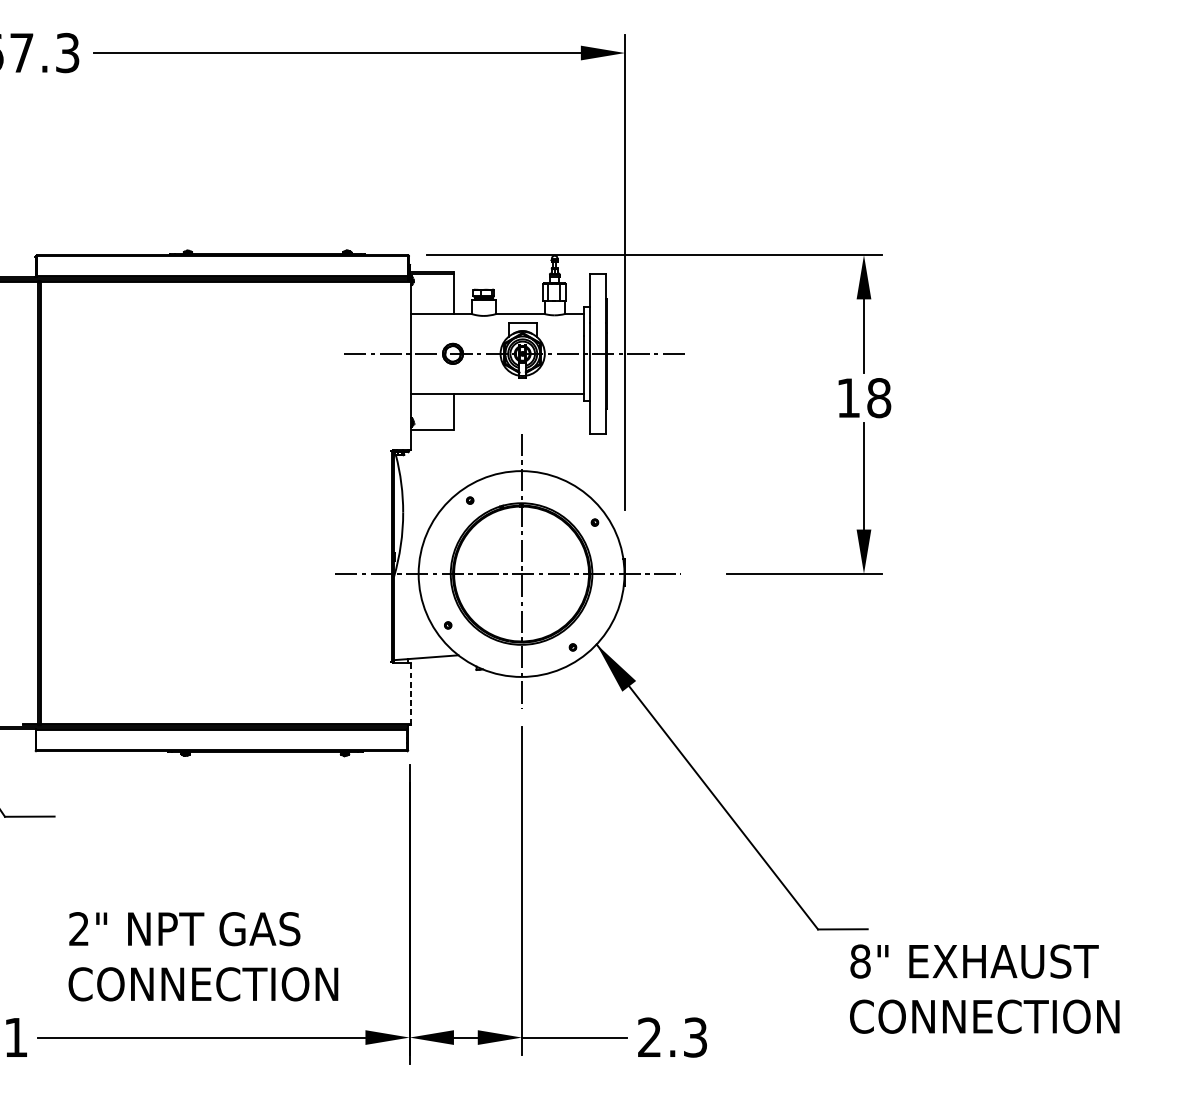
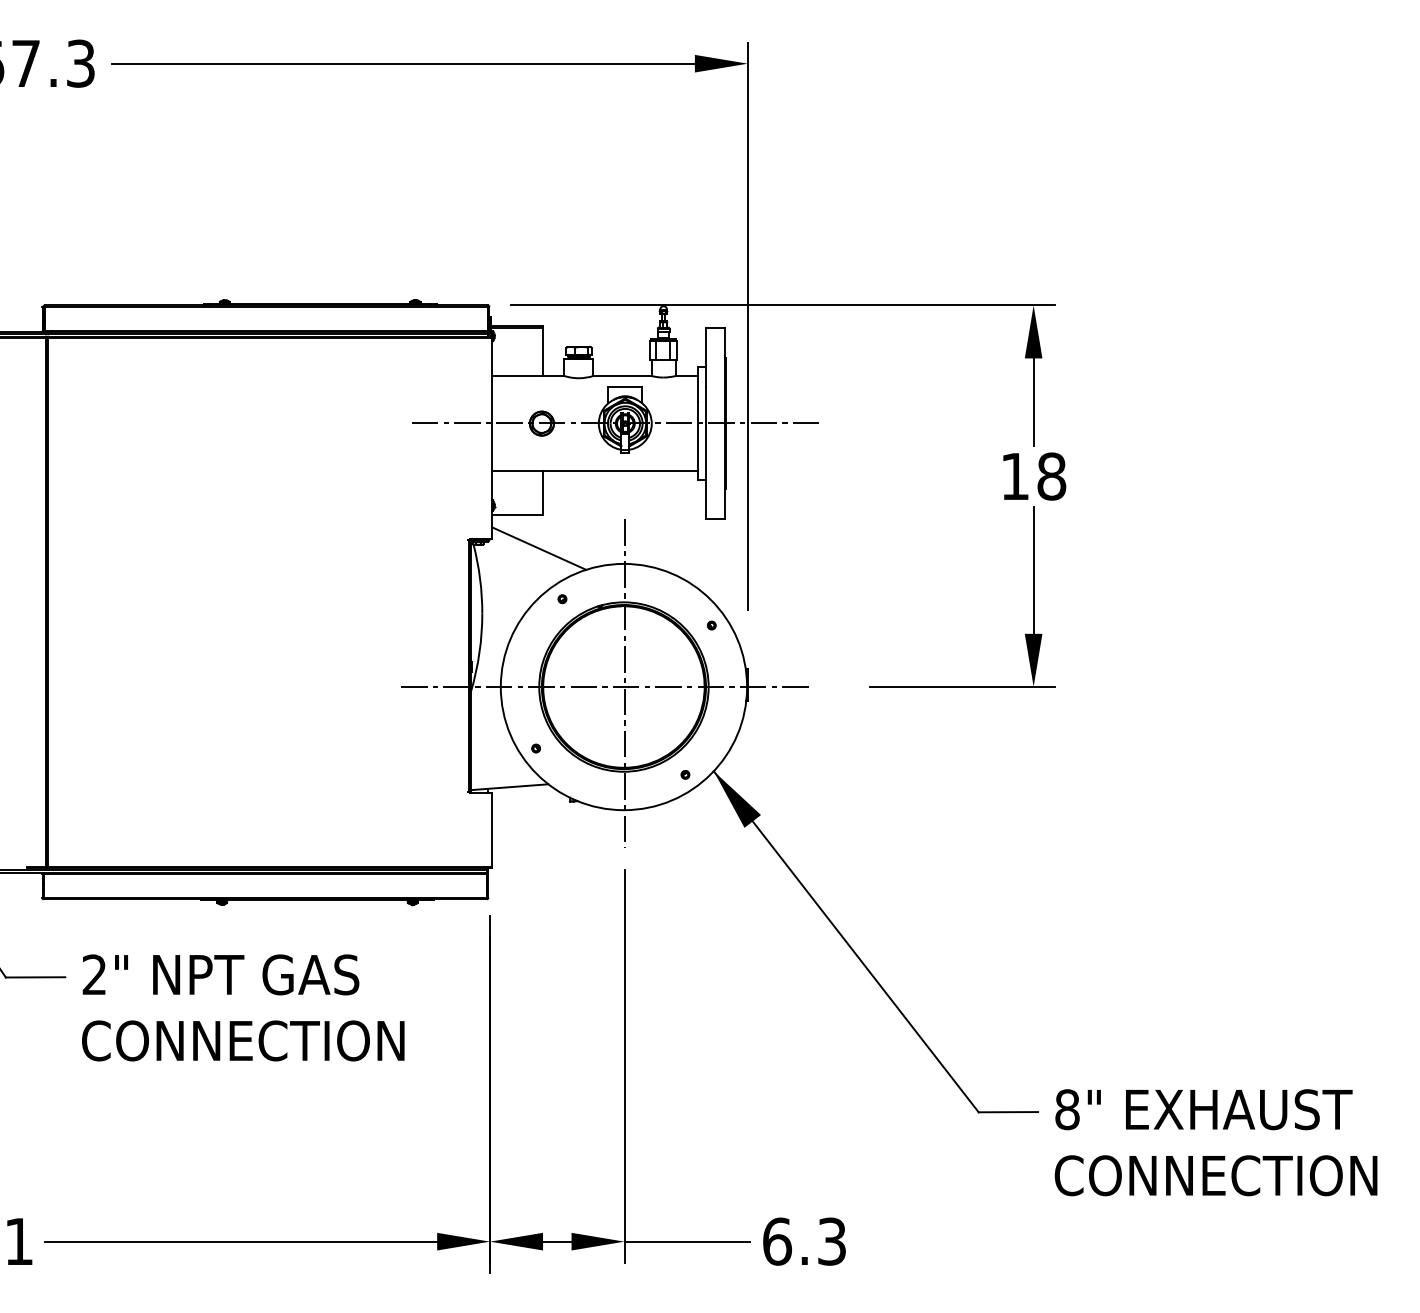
line: (450, 458) -> (539, 548), added
line: (411, 693) -> (492, 829), dashed -> solid
text: (203, 956) -> (243, 1007), moved
text: (984, 988) -> (1215, 1142), moved
text: (649, 1037) -> (777, 1241), 2.3 -> 6.3

